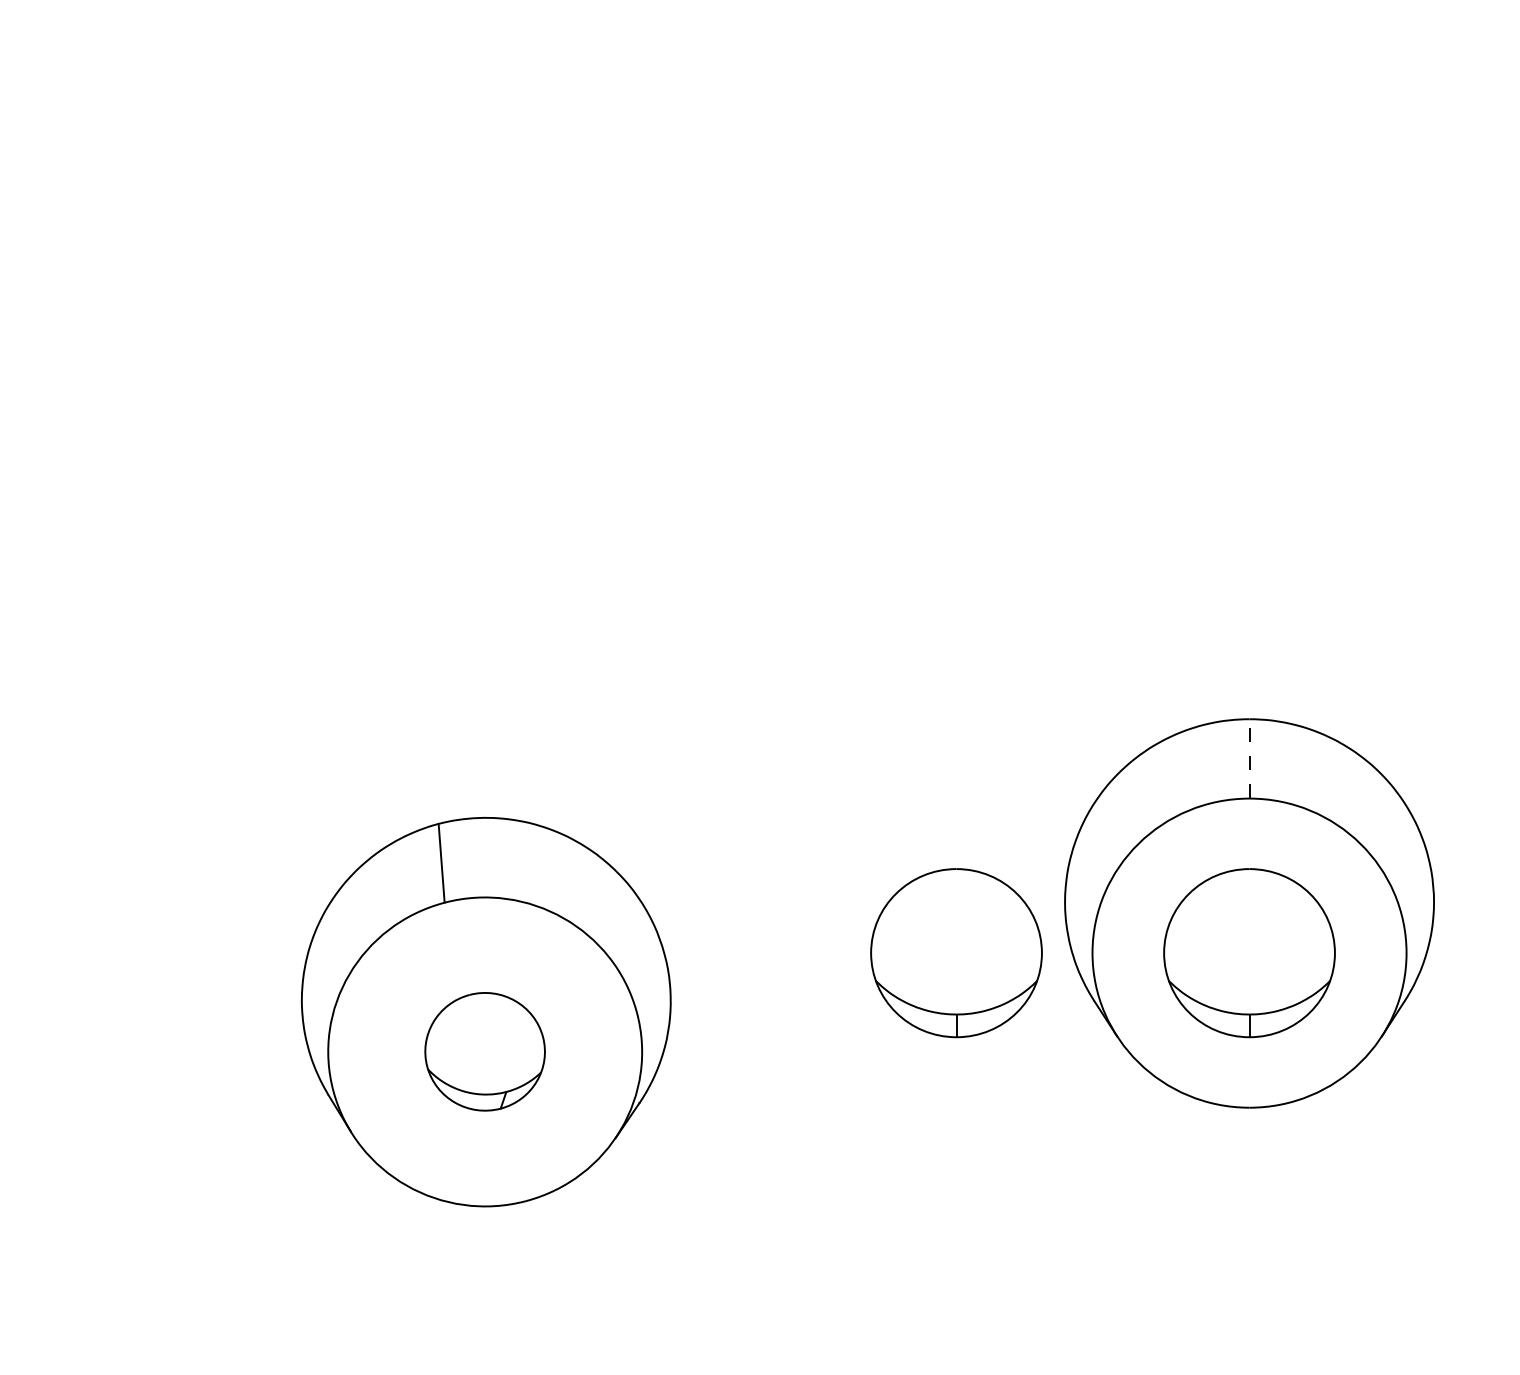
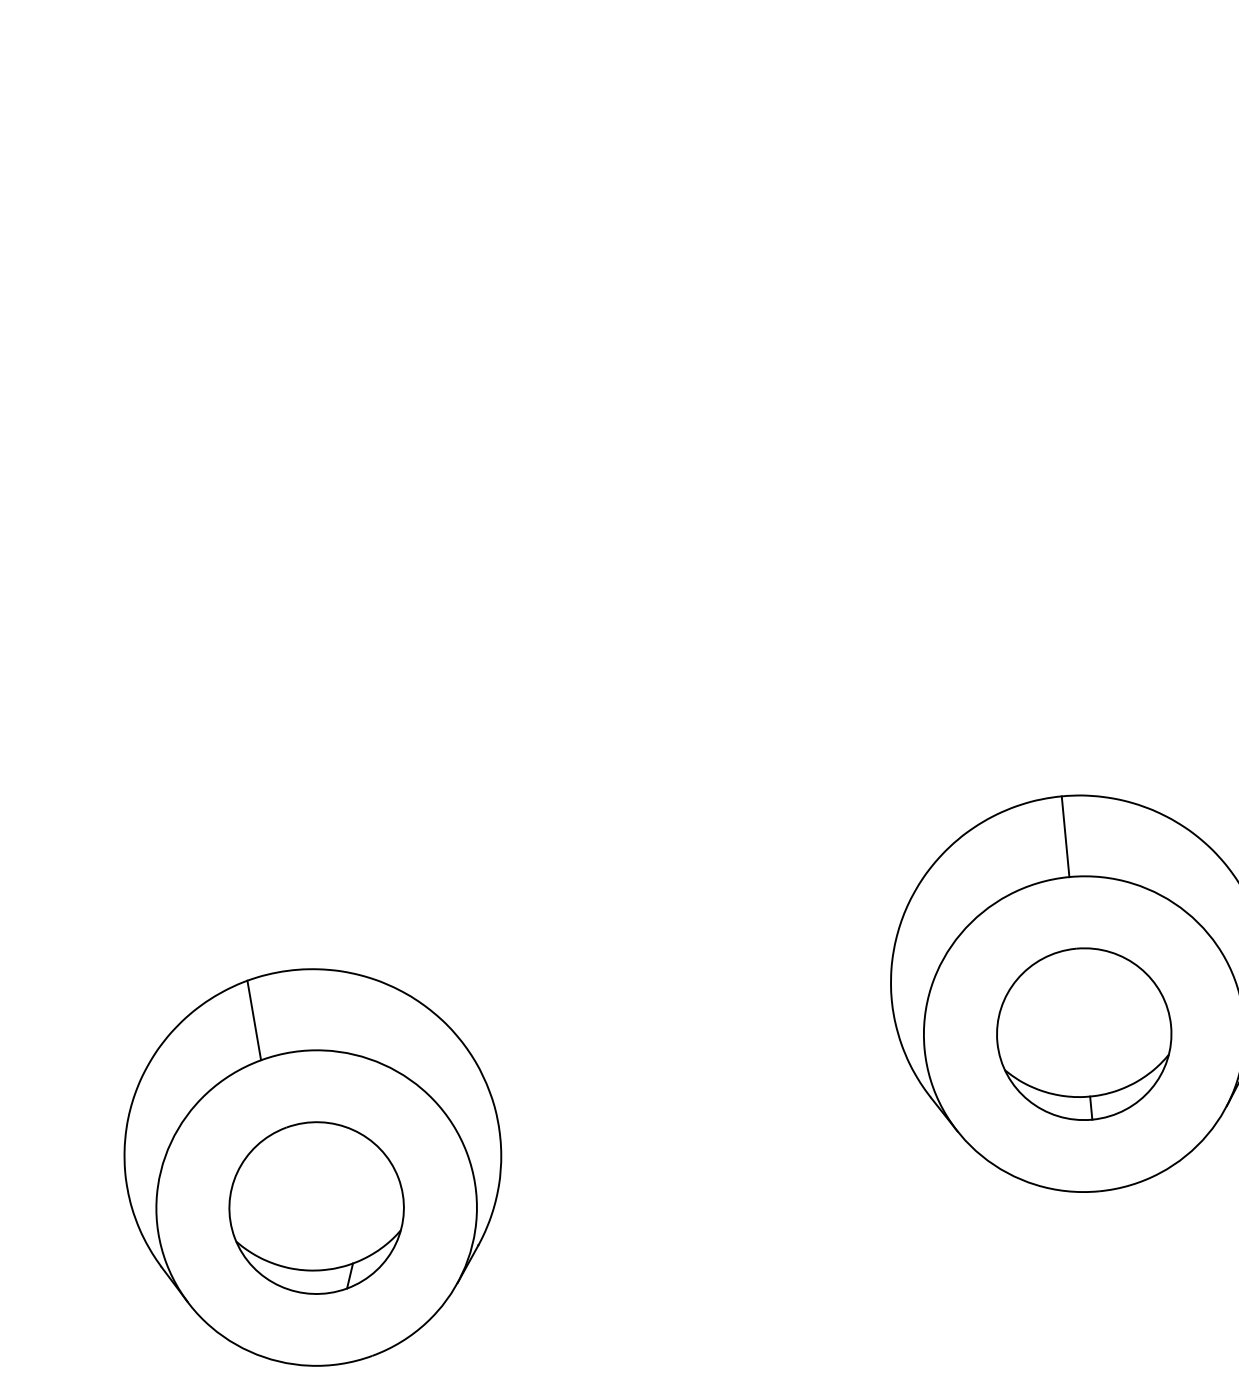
line: (1249, 758) -> (1065, 836), dashed -> solid
part: (956, 953) -> (786, 1062), removed
part: (484, 1051) -> (315, 1207), size x1.43

